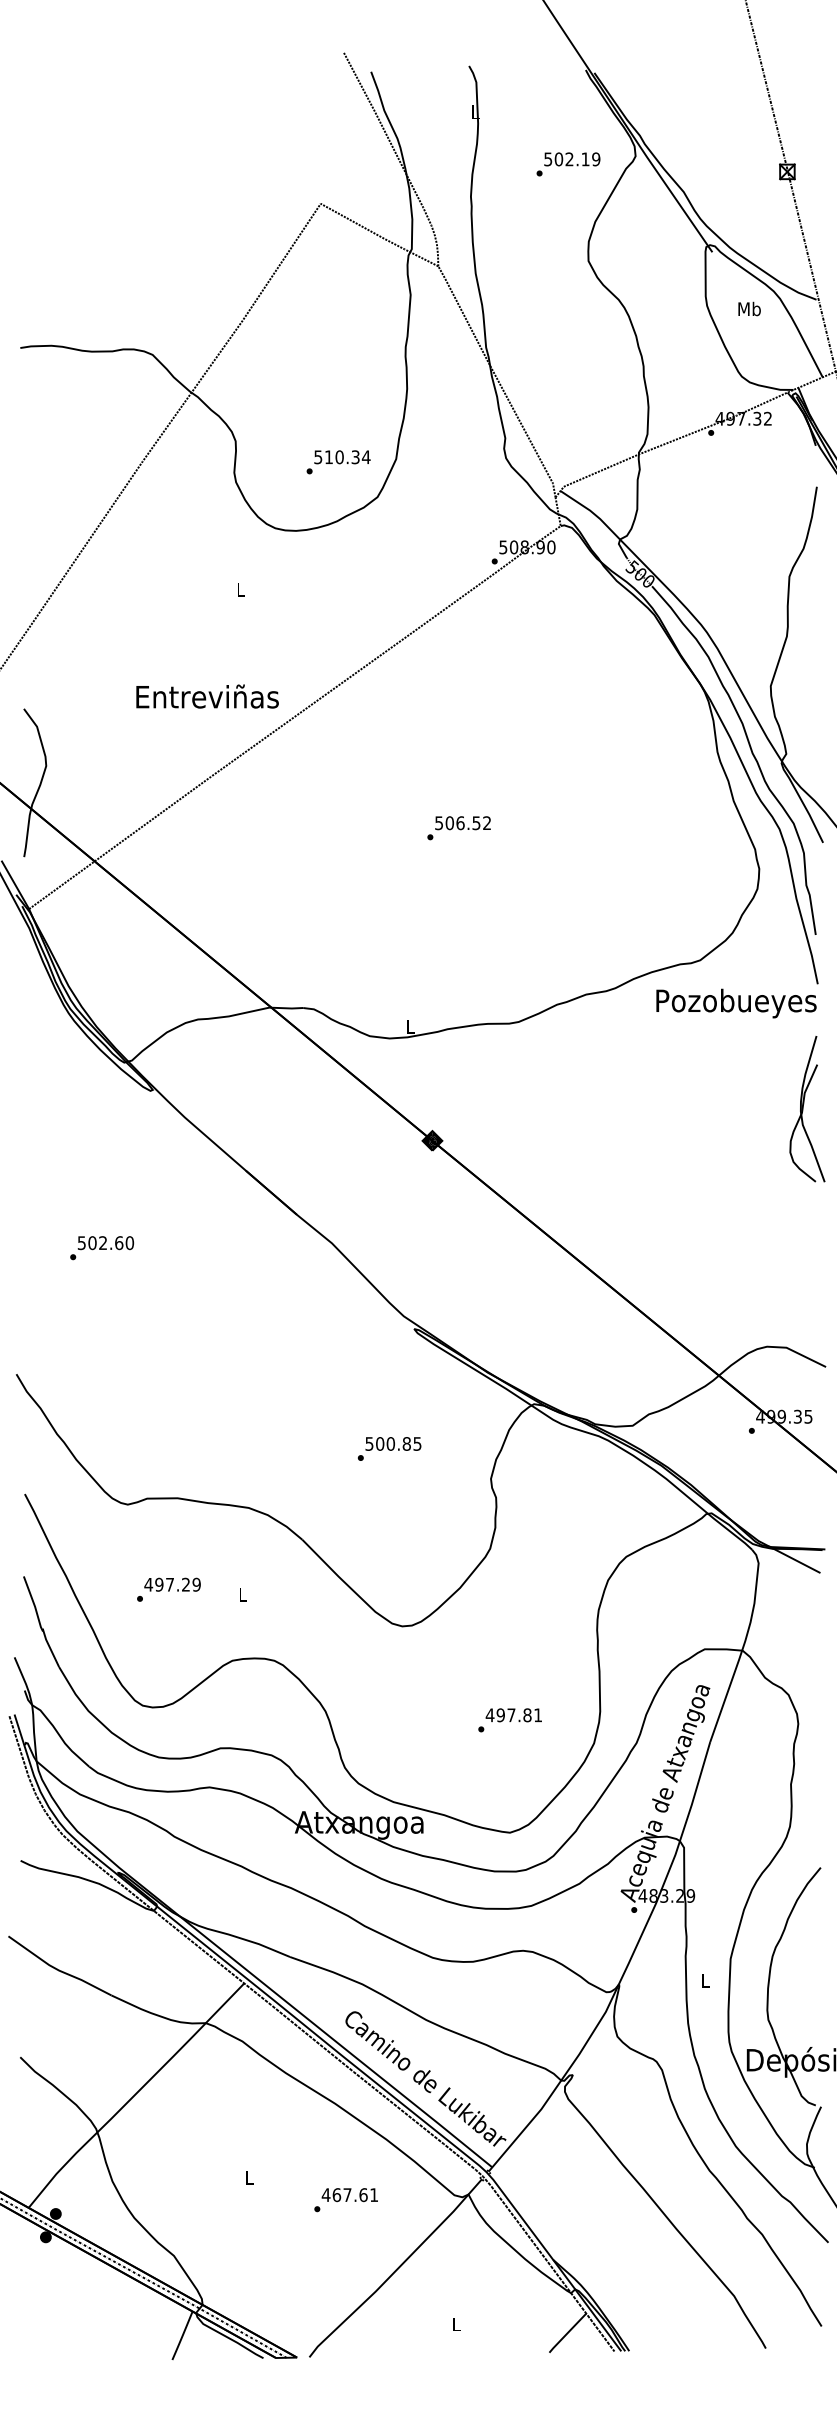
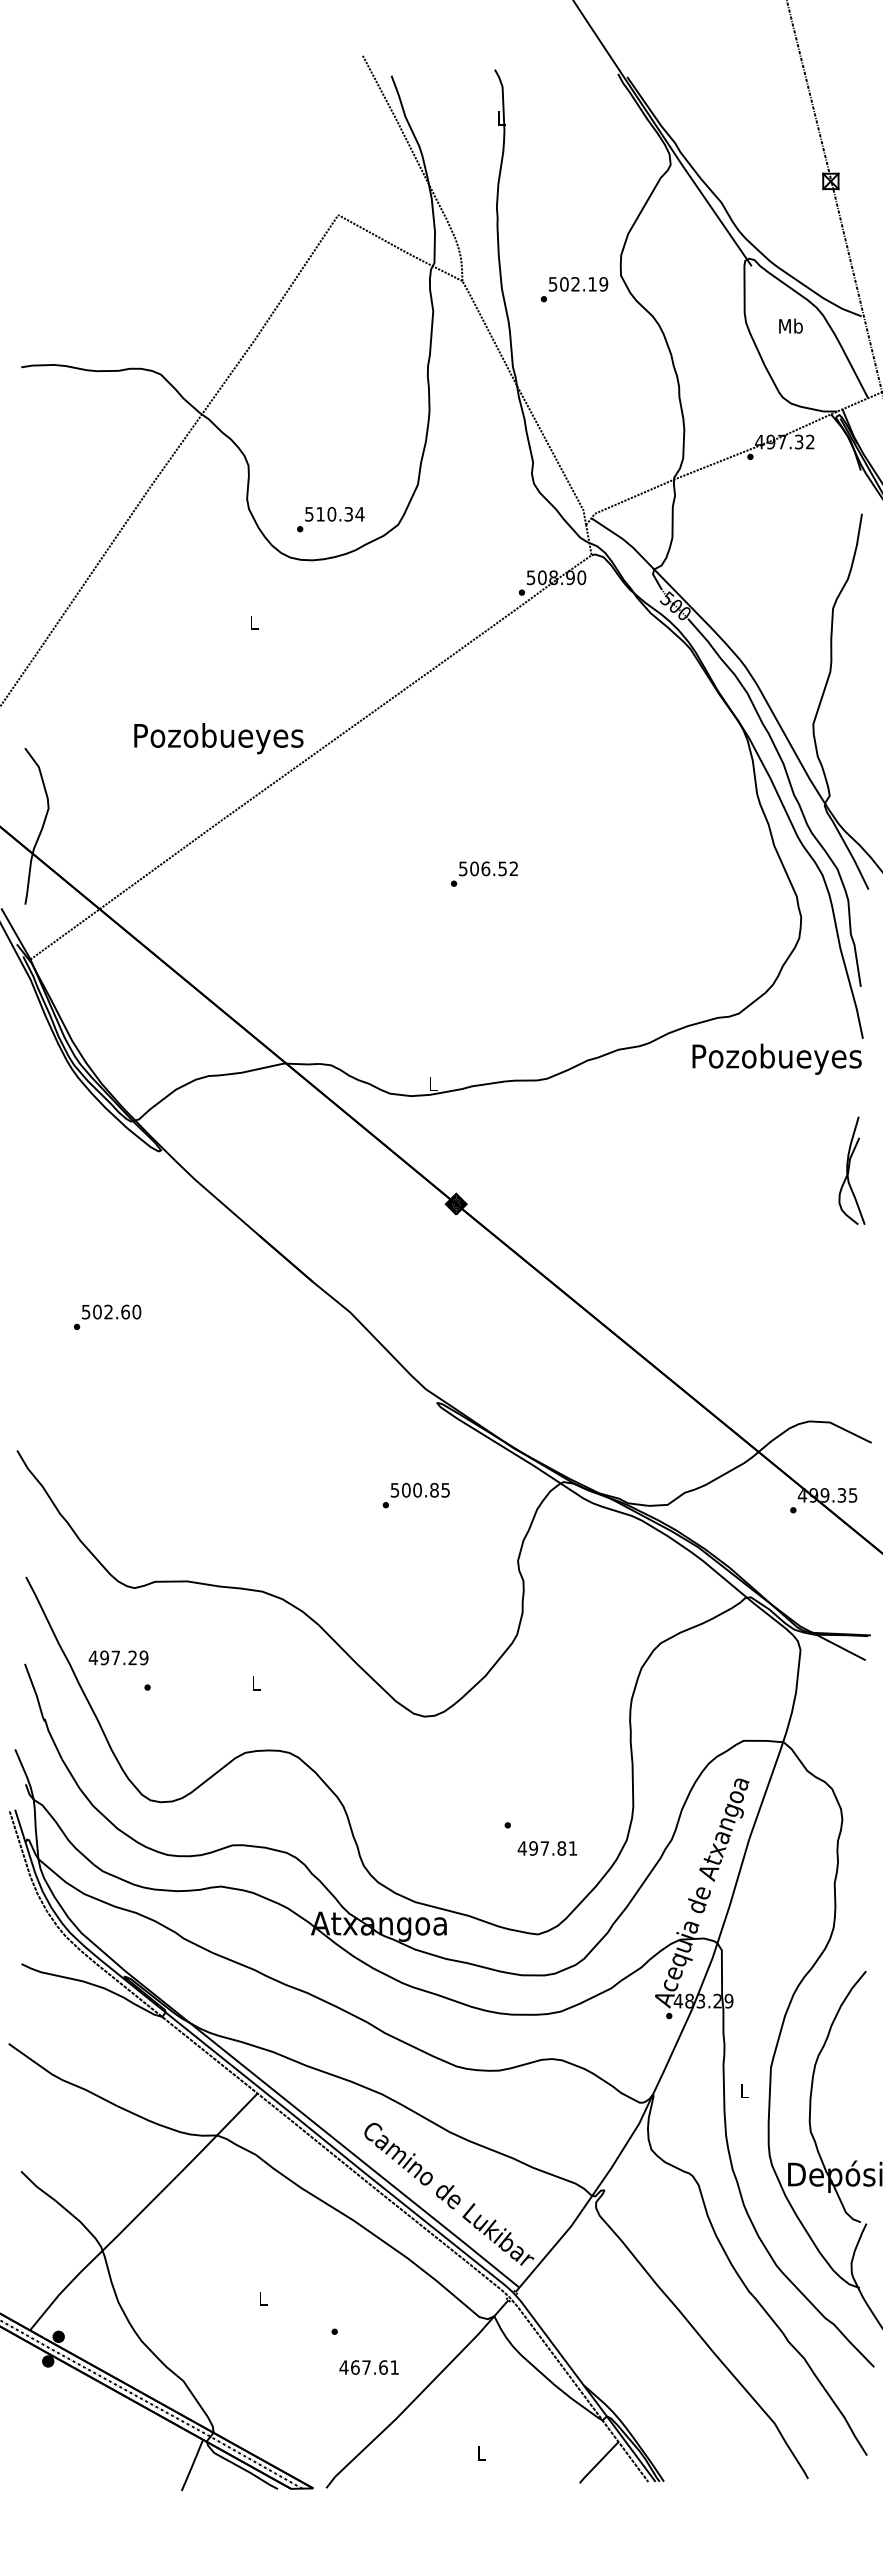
text: (568, 164) -> (574, 289), moved
text: (338, 462) -> (330, 519), moved
text: (207, 699) -> (218, 738), Entreviñas -> Pozobueyes
part: (807, 1109) -> (852, 1171), size x0.7
text: (389, 1448) -> (416, 1495), moved
text: (172, 1584) -> (118, 1657), moved
text: (513, 1715) -> (547, 1848), moved
text: (349, 2195) -> (368, 2367), moved

